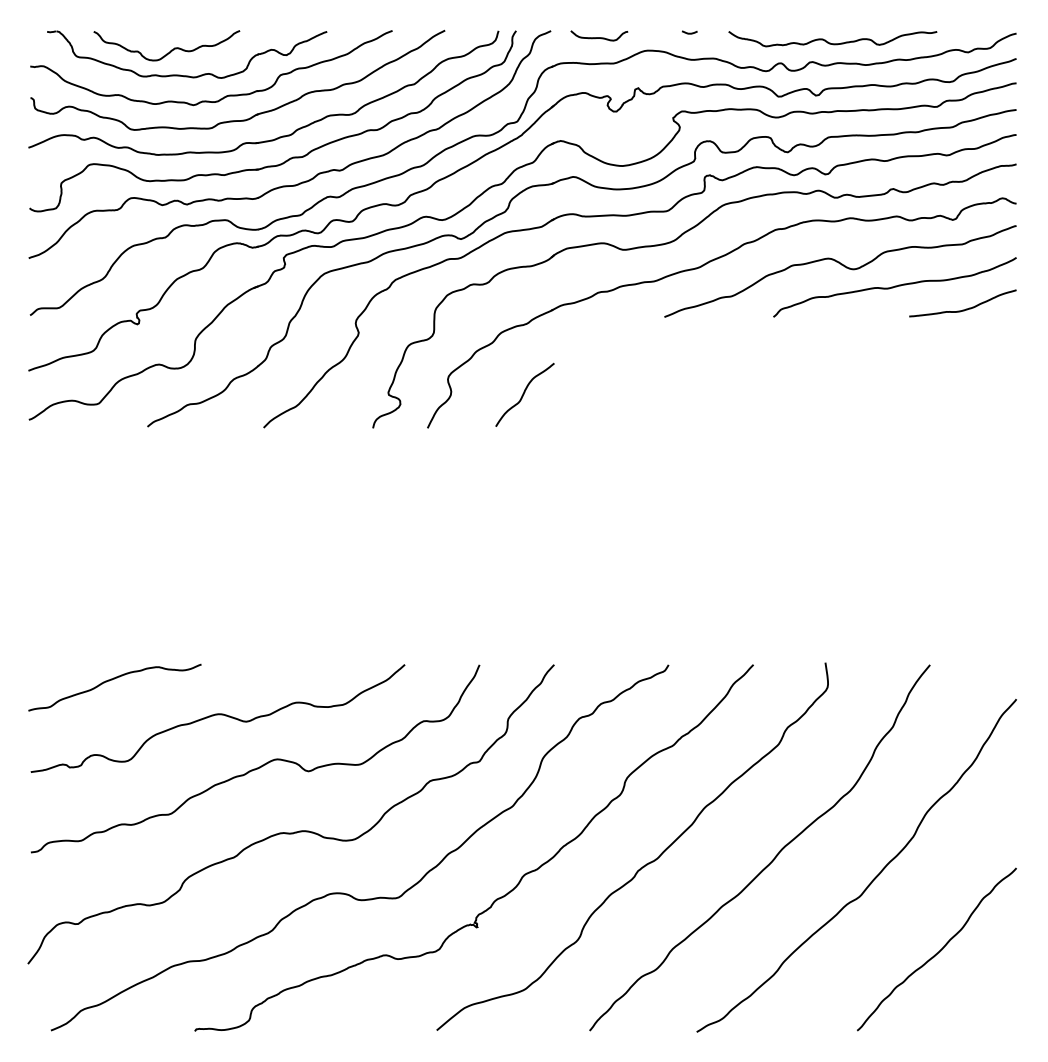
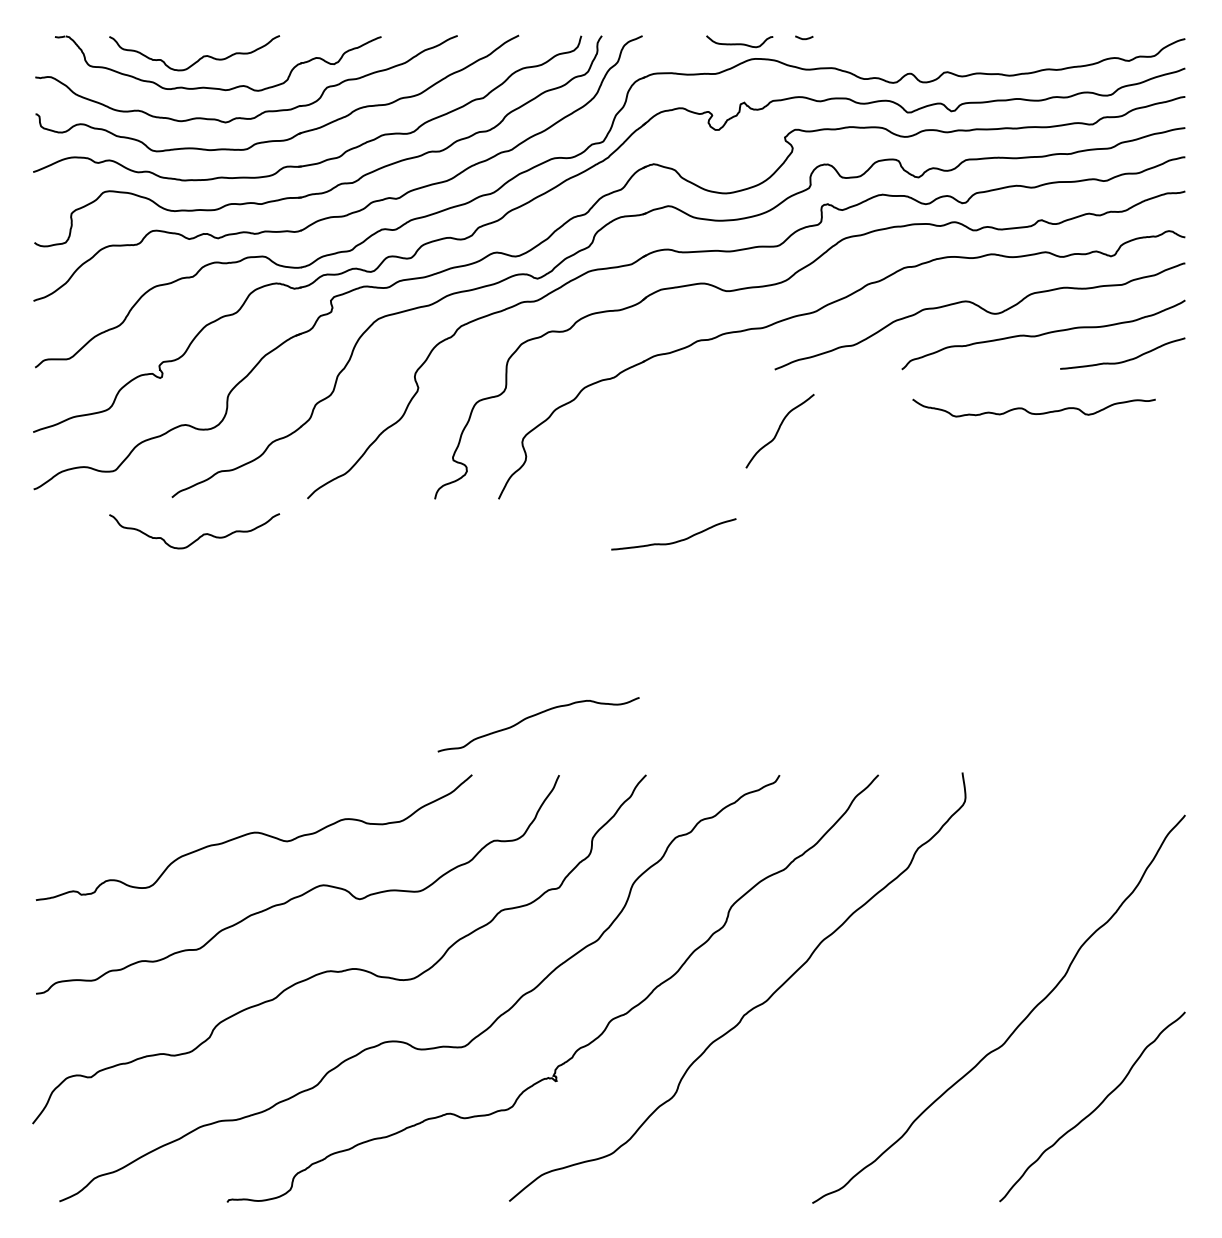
curve: (599, 37) -> (739, 43), moved
curve: (830, 42) -> (1031, 412), moved
curve: (524, 394) -> (779, 430), moved
curve: (171, 459) -> (199, 535), added
curve: (577, 464) -> (673, 541), added
curve: (112, 680) -> (535, 716), moved
curve: (772, 859) -> (900, 1002), removed

